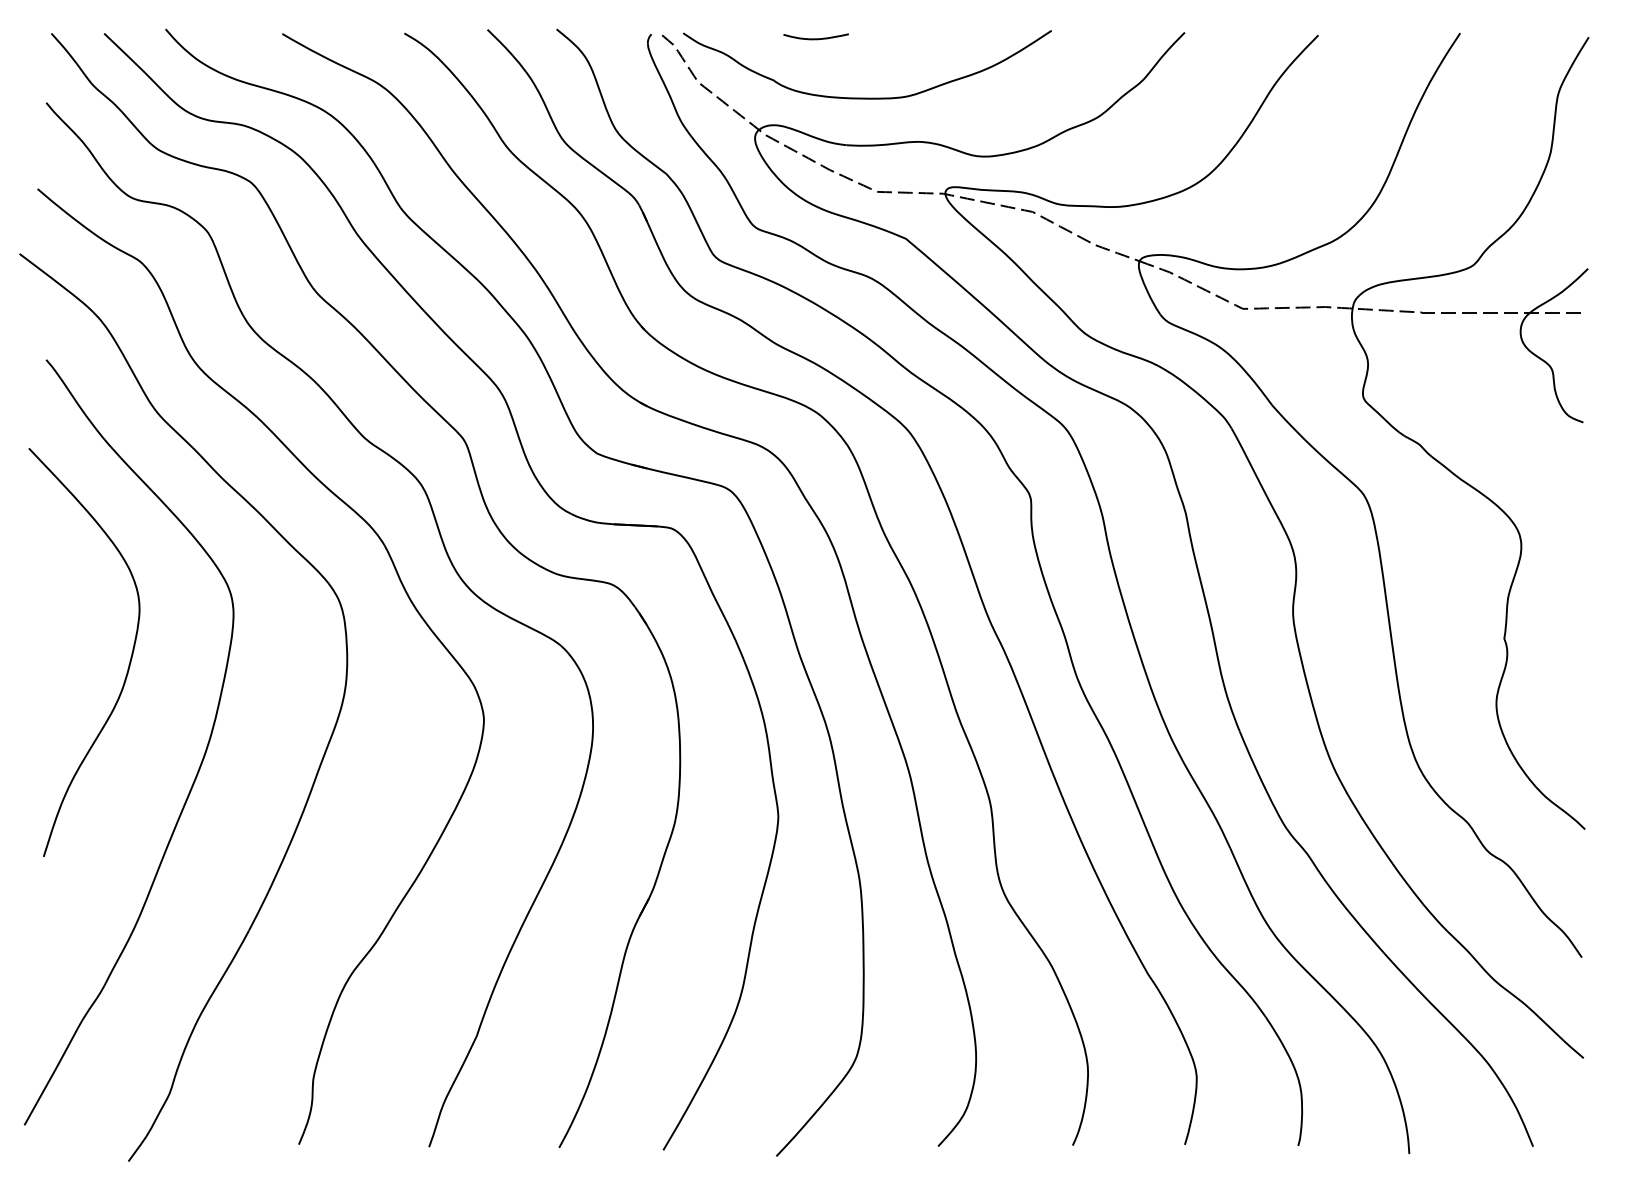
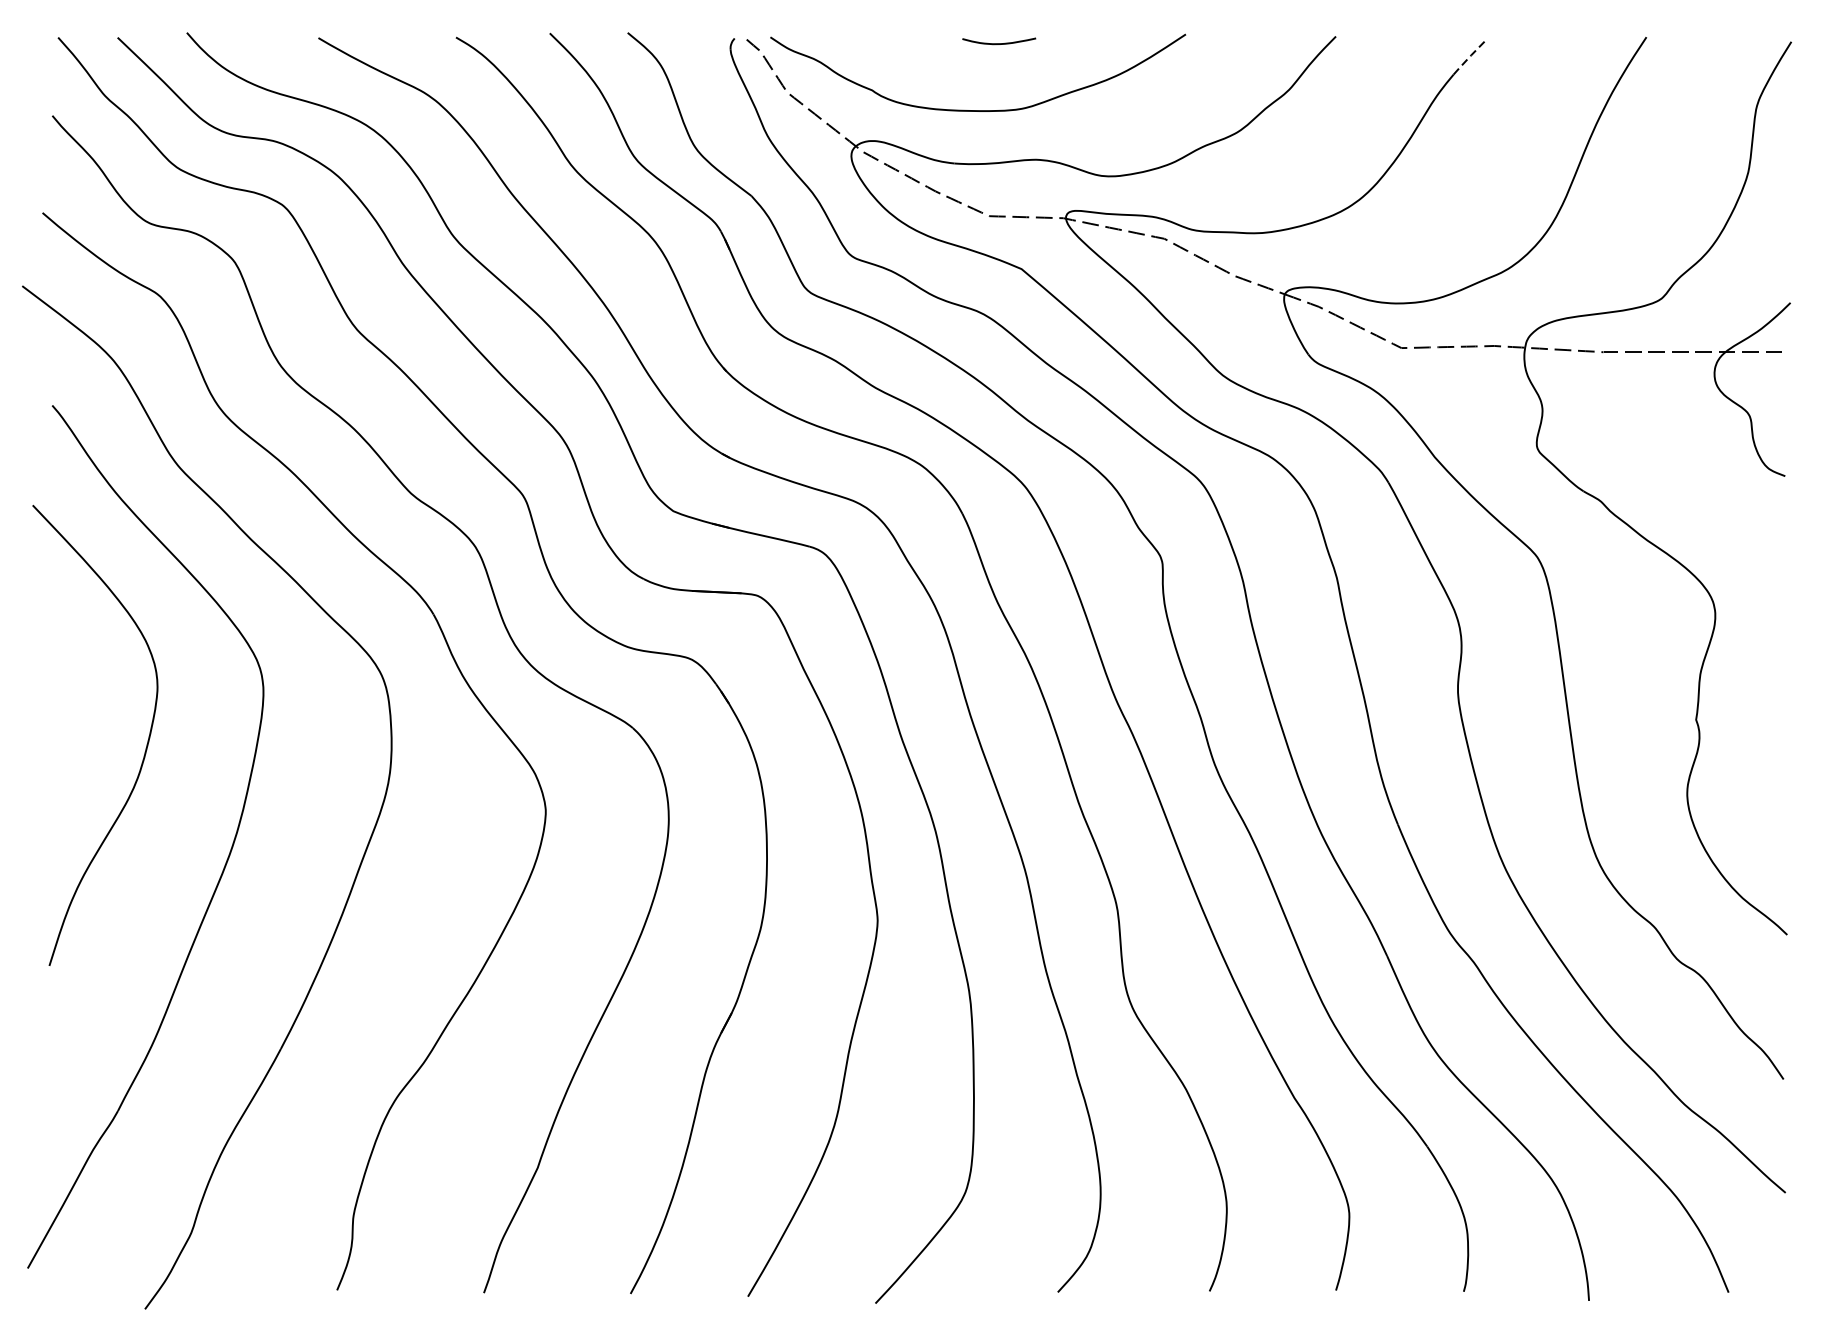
curve: (815, 38) -> (998, 43), moved
line: (1303, 50) -> (1469, 56), solid -> dashed

